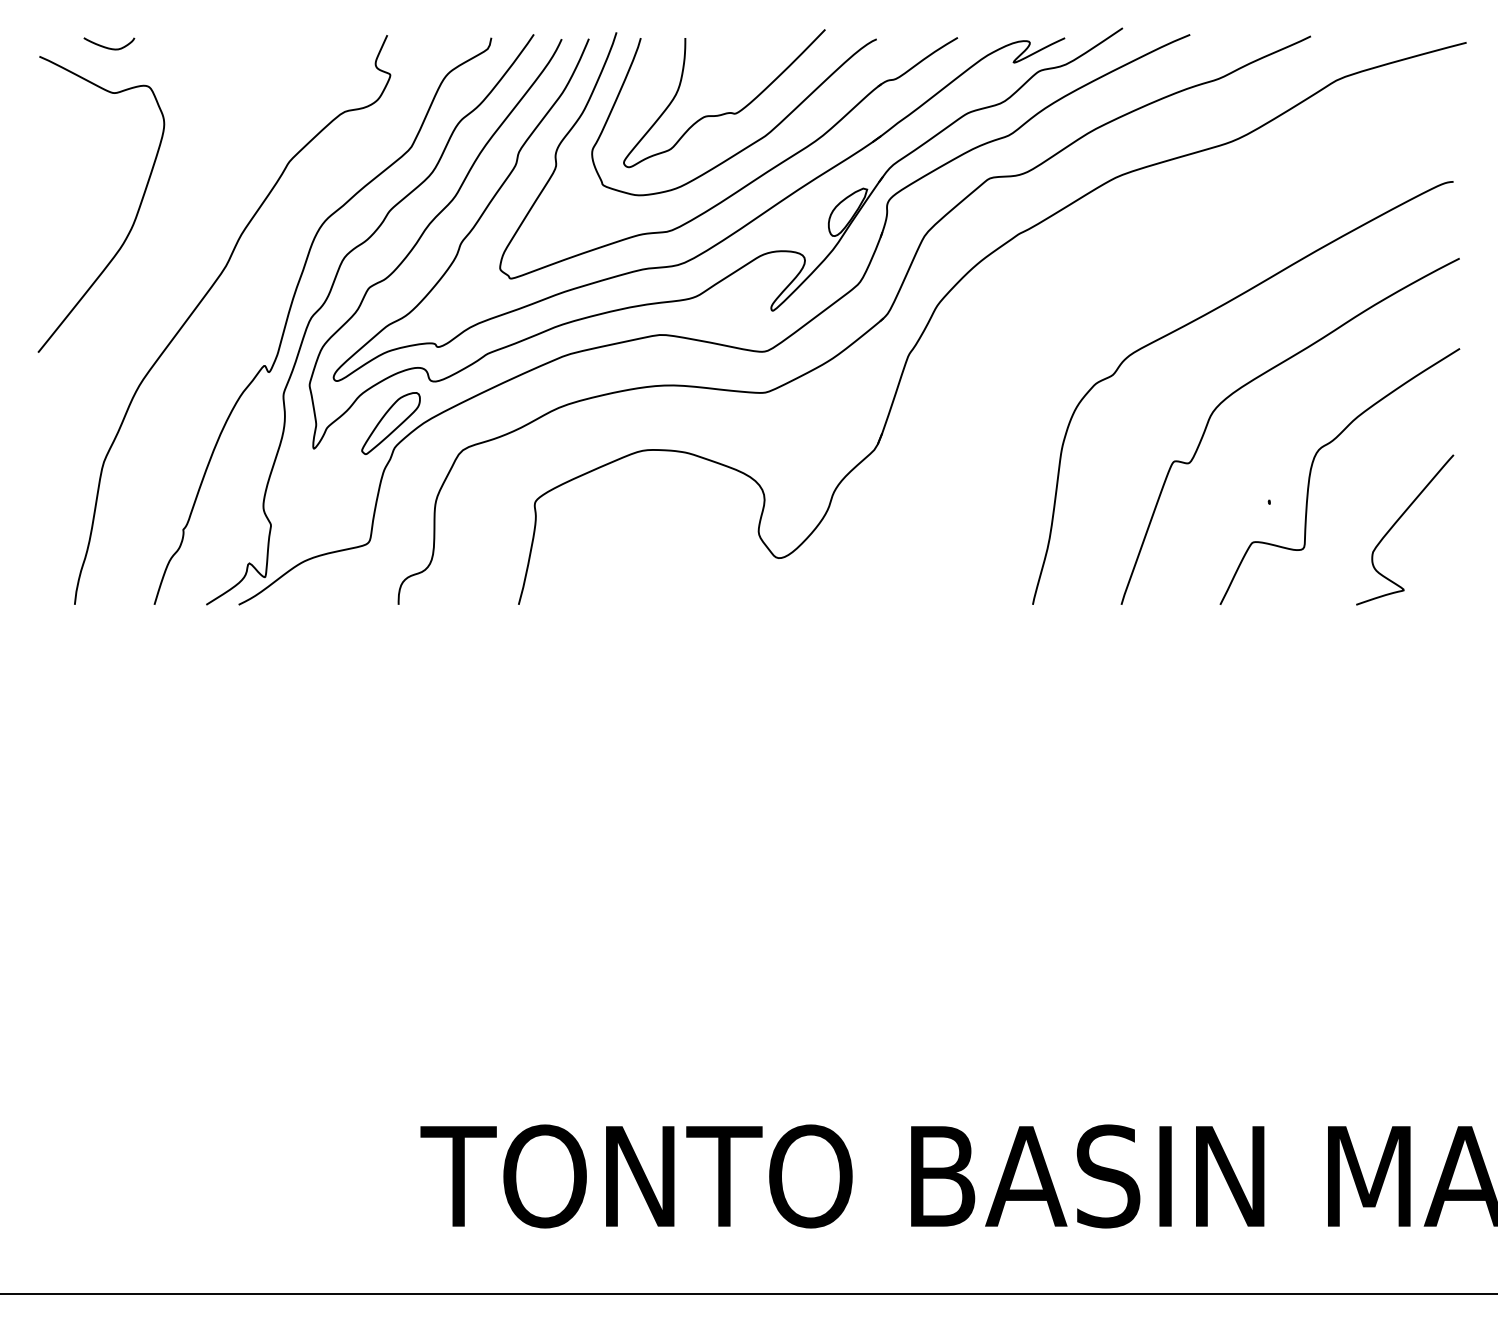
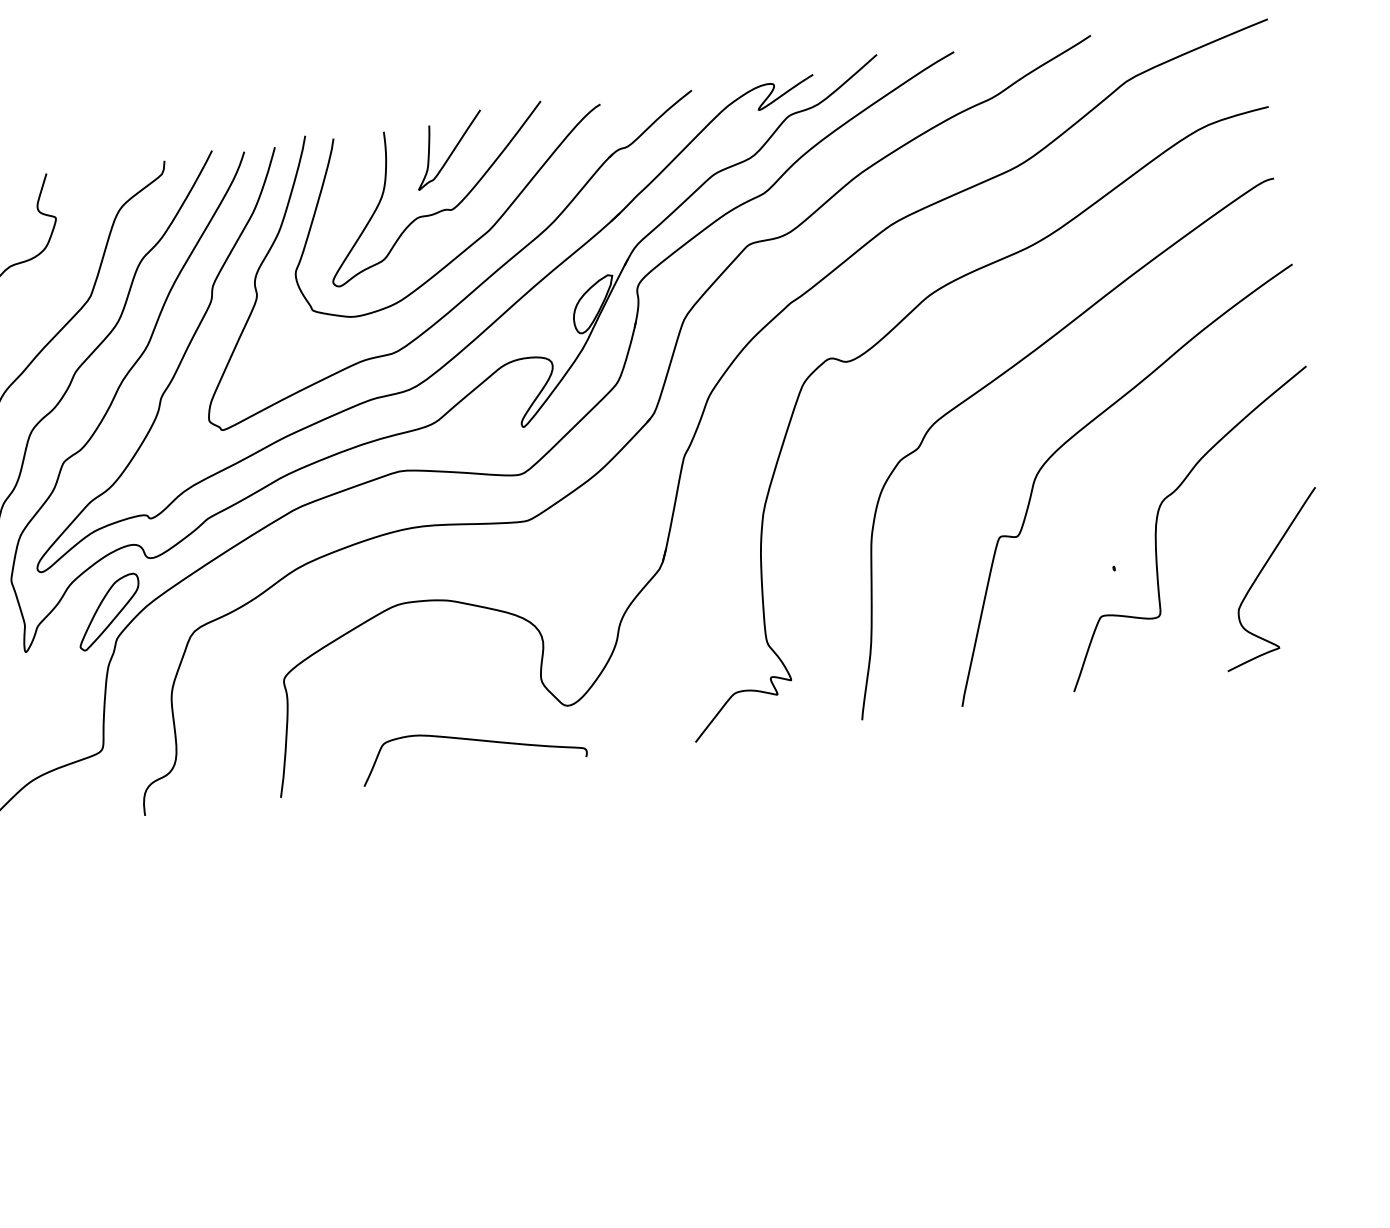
curve: (742, 62) -> (452, 150), added
curve: (1108, 267) -> (896, 327), added
curve: (691, 577) -> (472, 740), added

